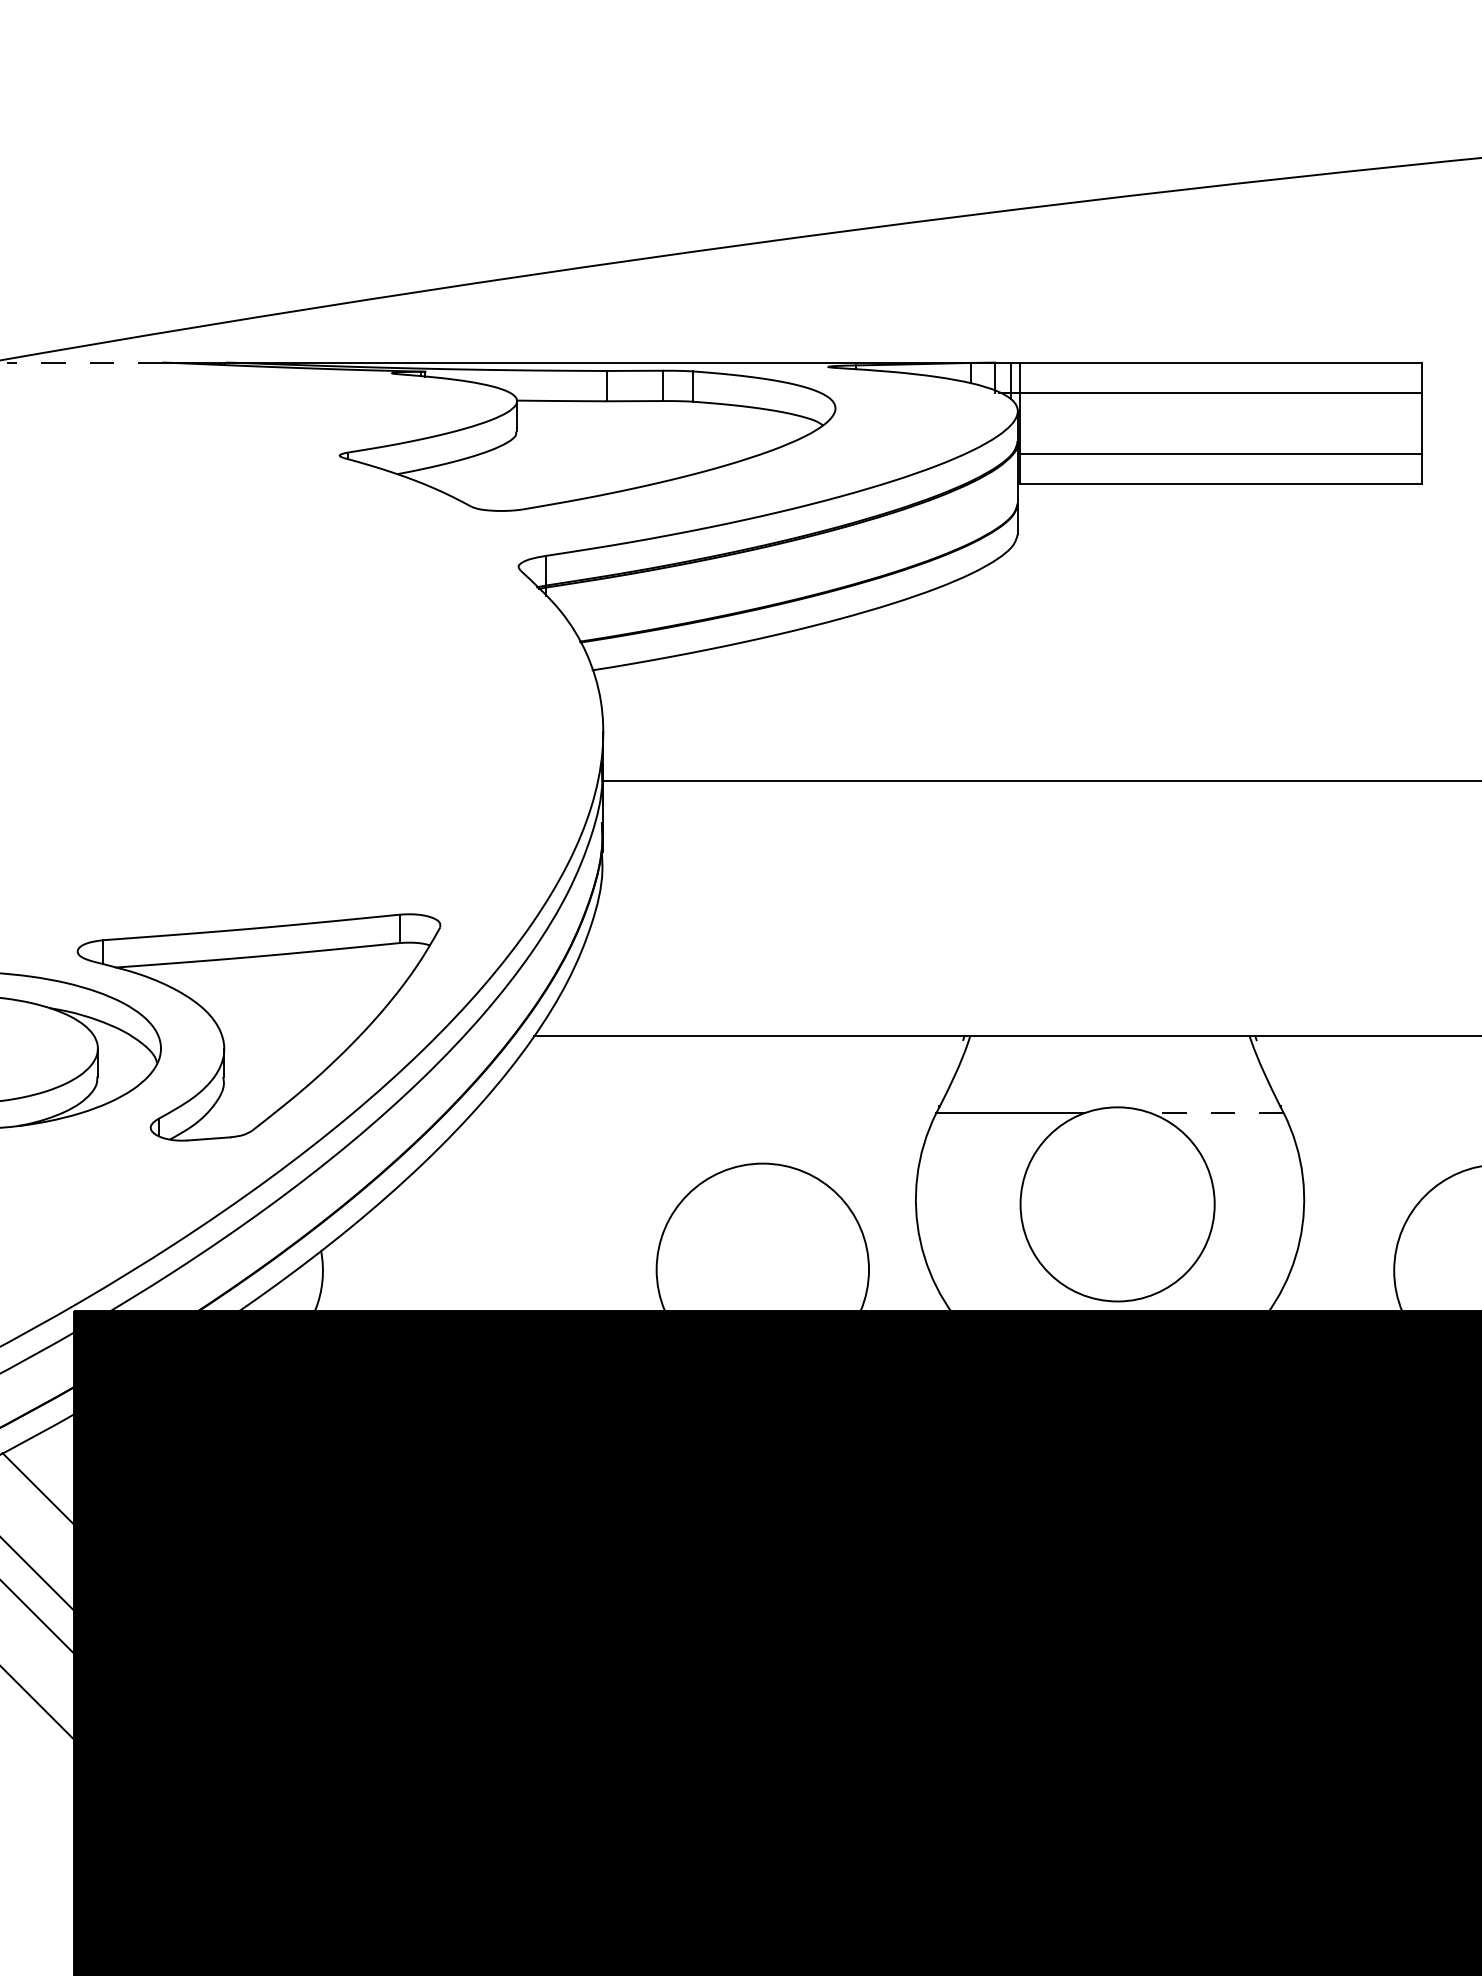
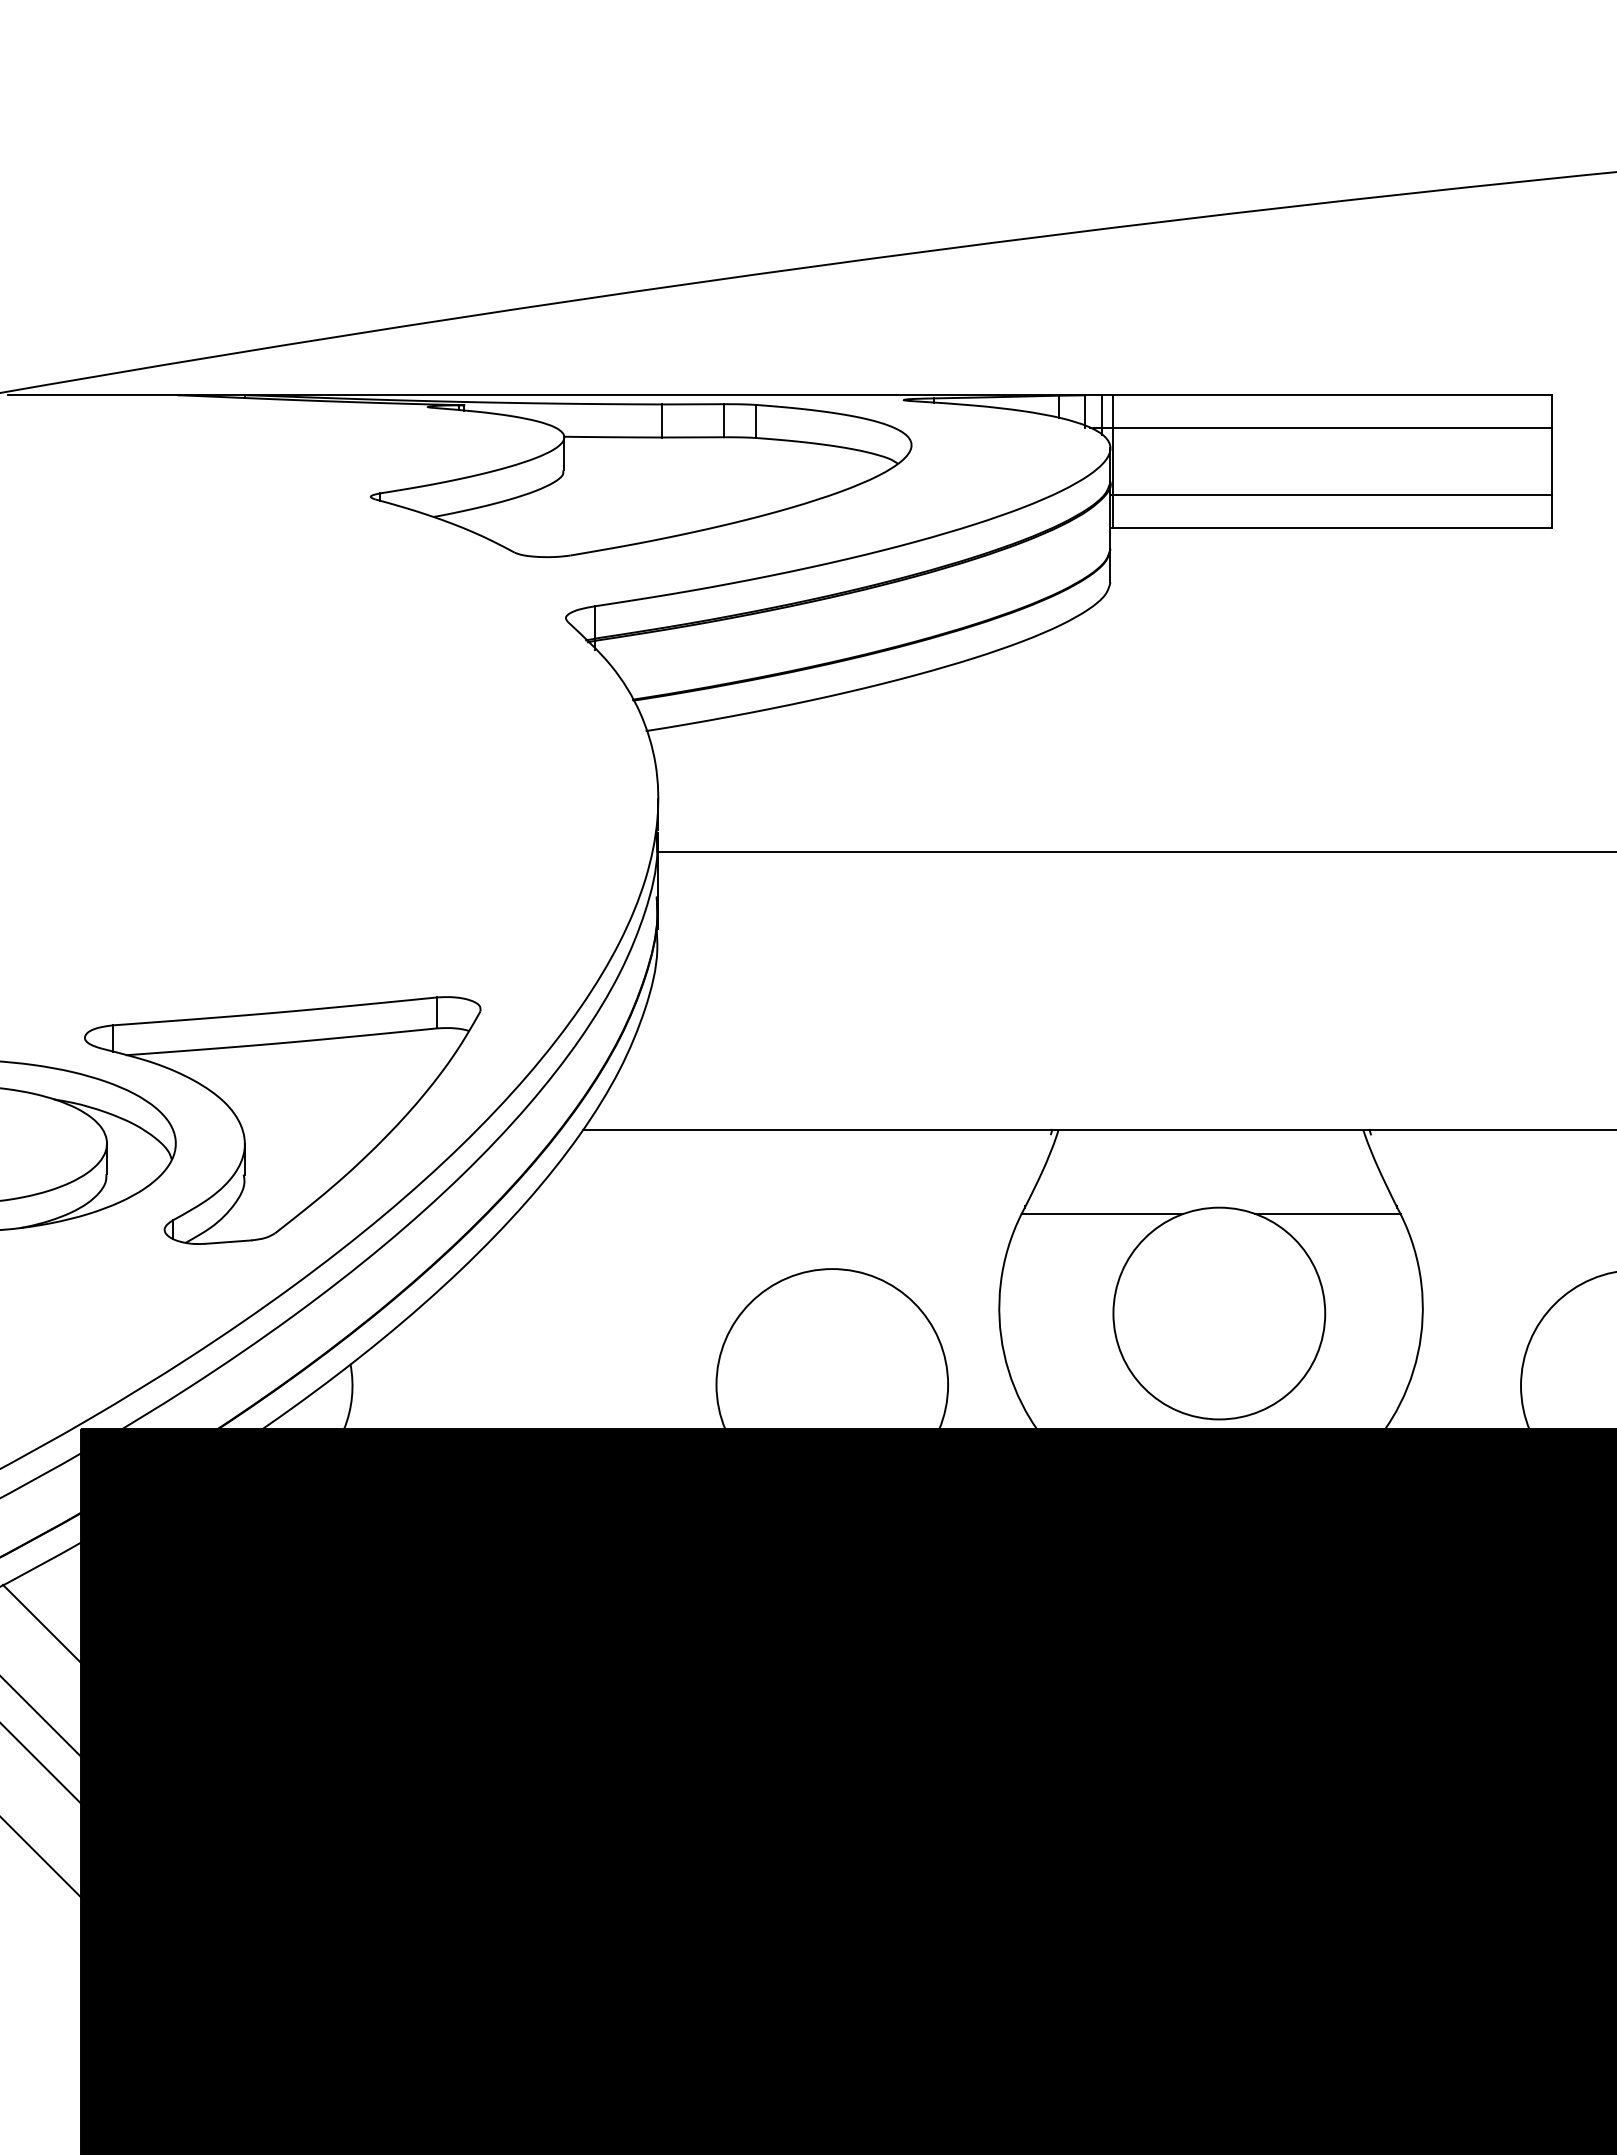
line: (84, 362) -> (92, 395), dashed -> solid
line: (1217, 1113) -> (1328, 1214), dashed -> solid

